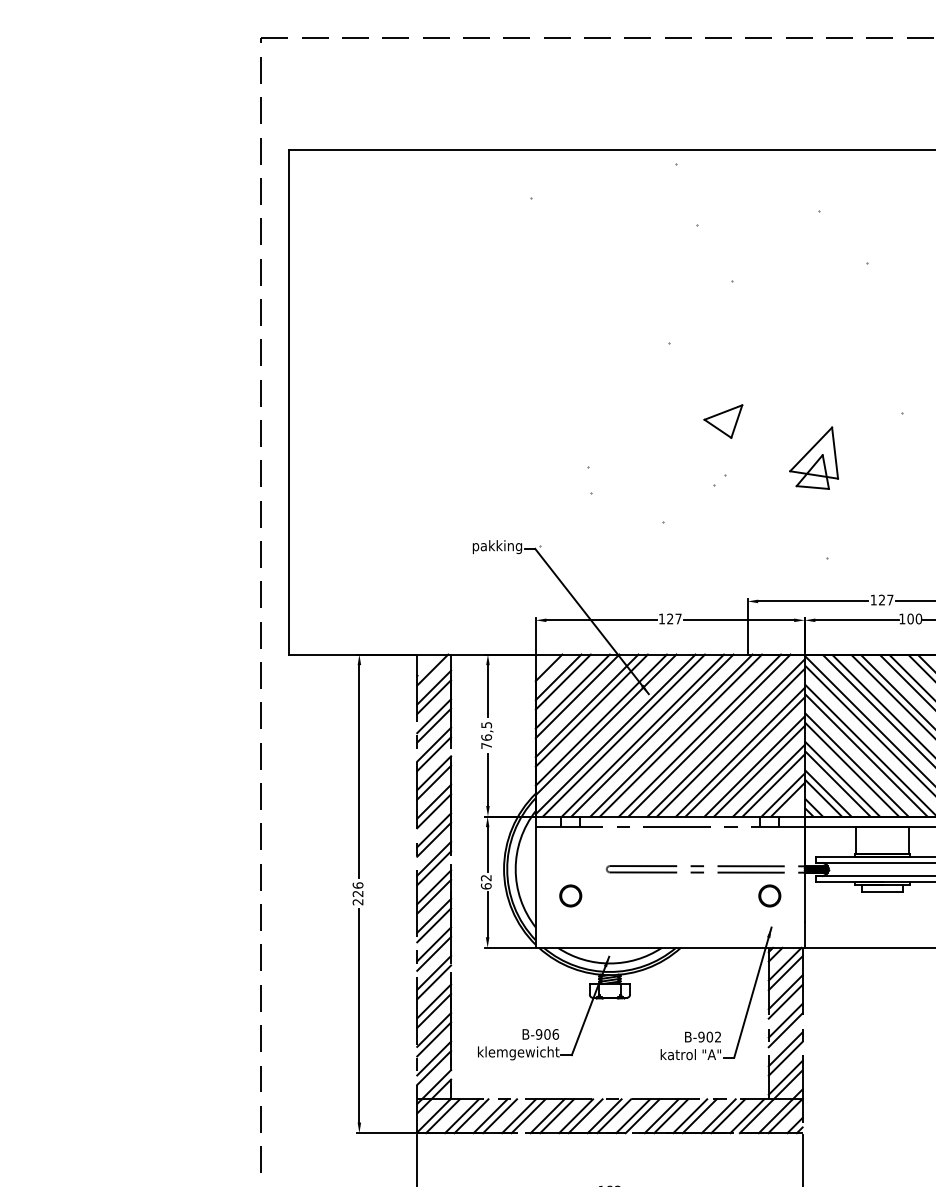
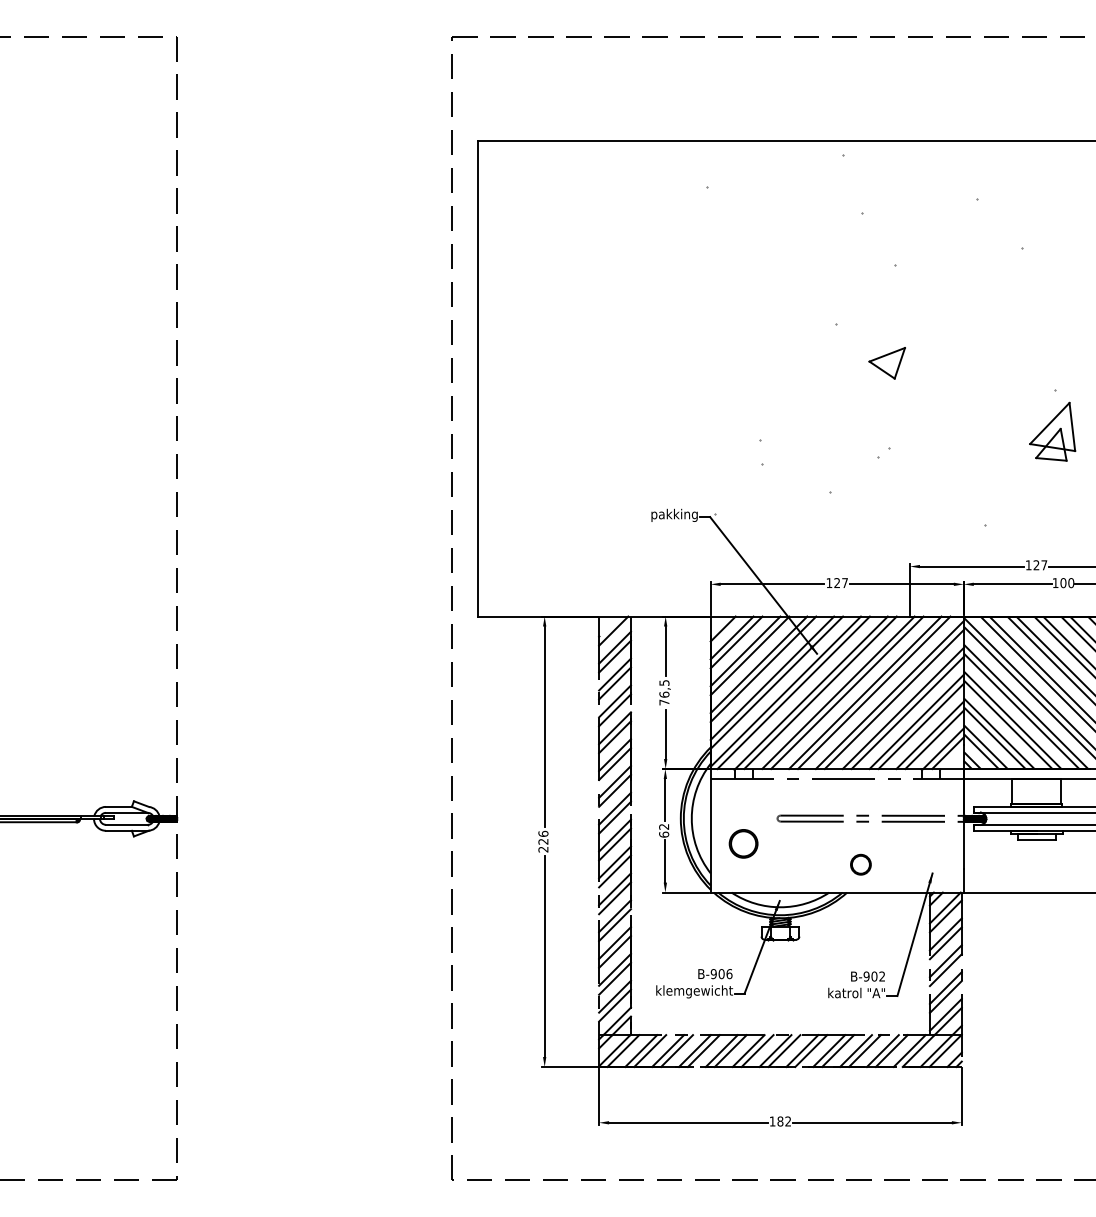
part: (722, 421) -> (886, 363), moved
part: (813, 457) -> (1052, 431), moved
part: (570, 895) -> (743, 843), size x1.4
part: (769, 895) -> (860, 864), moved

